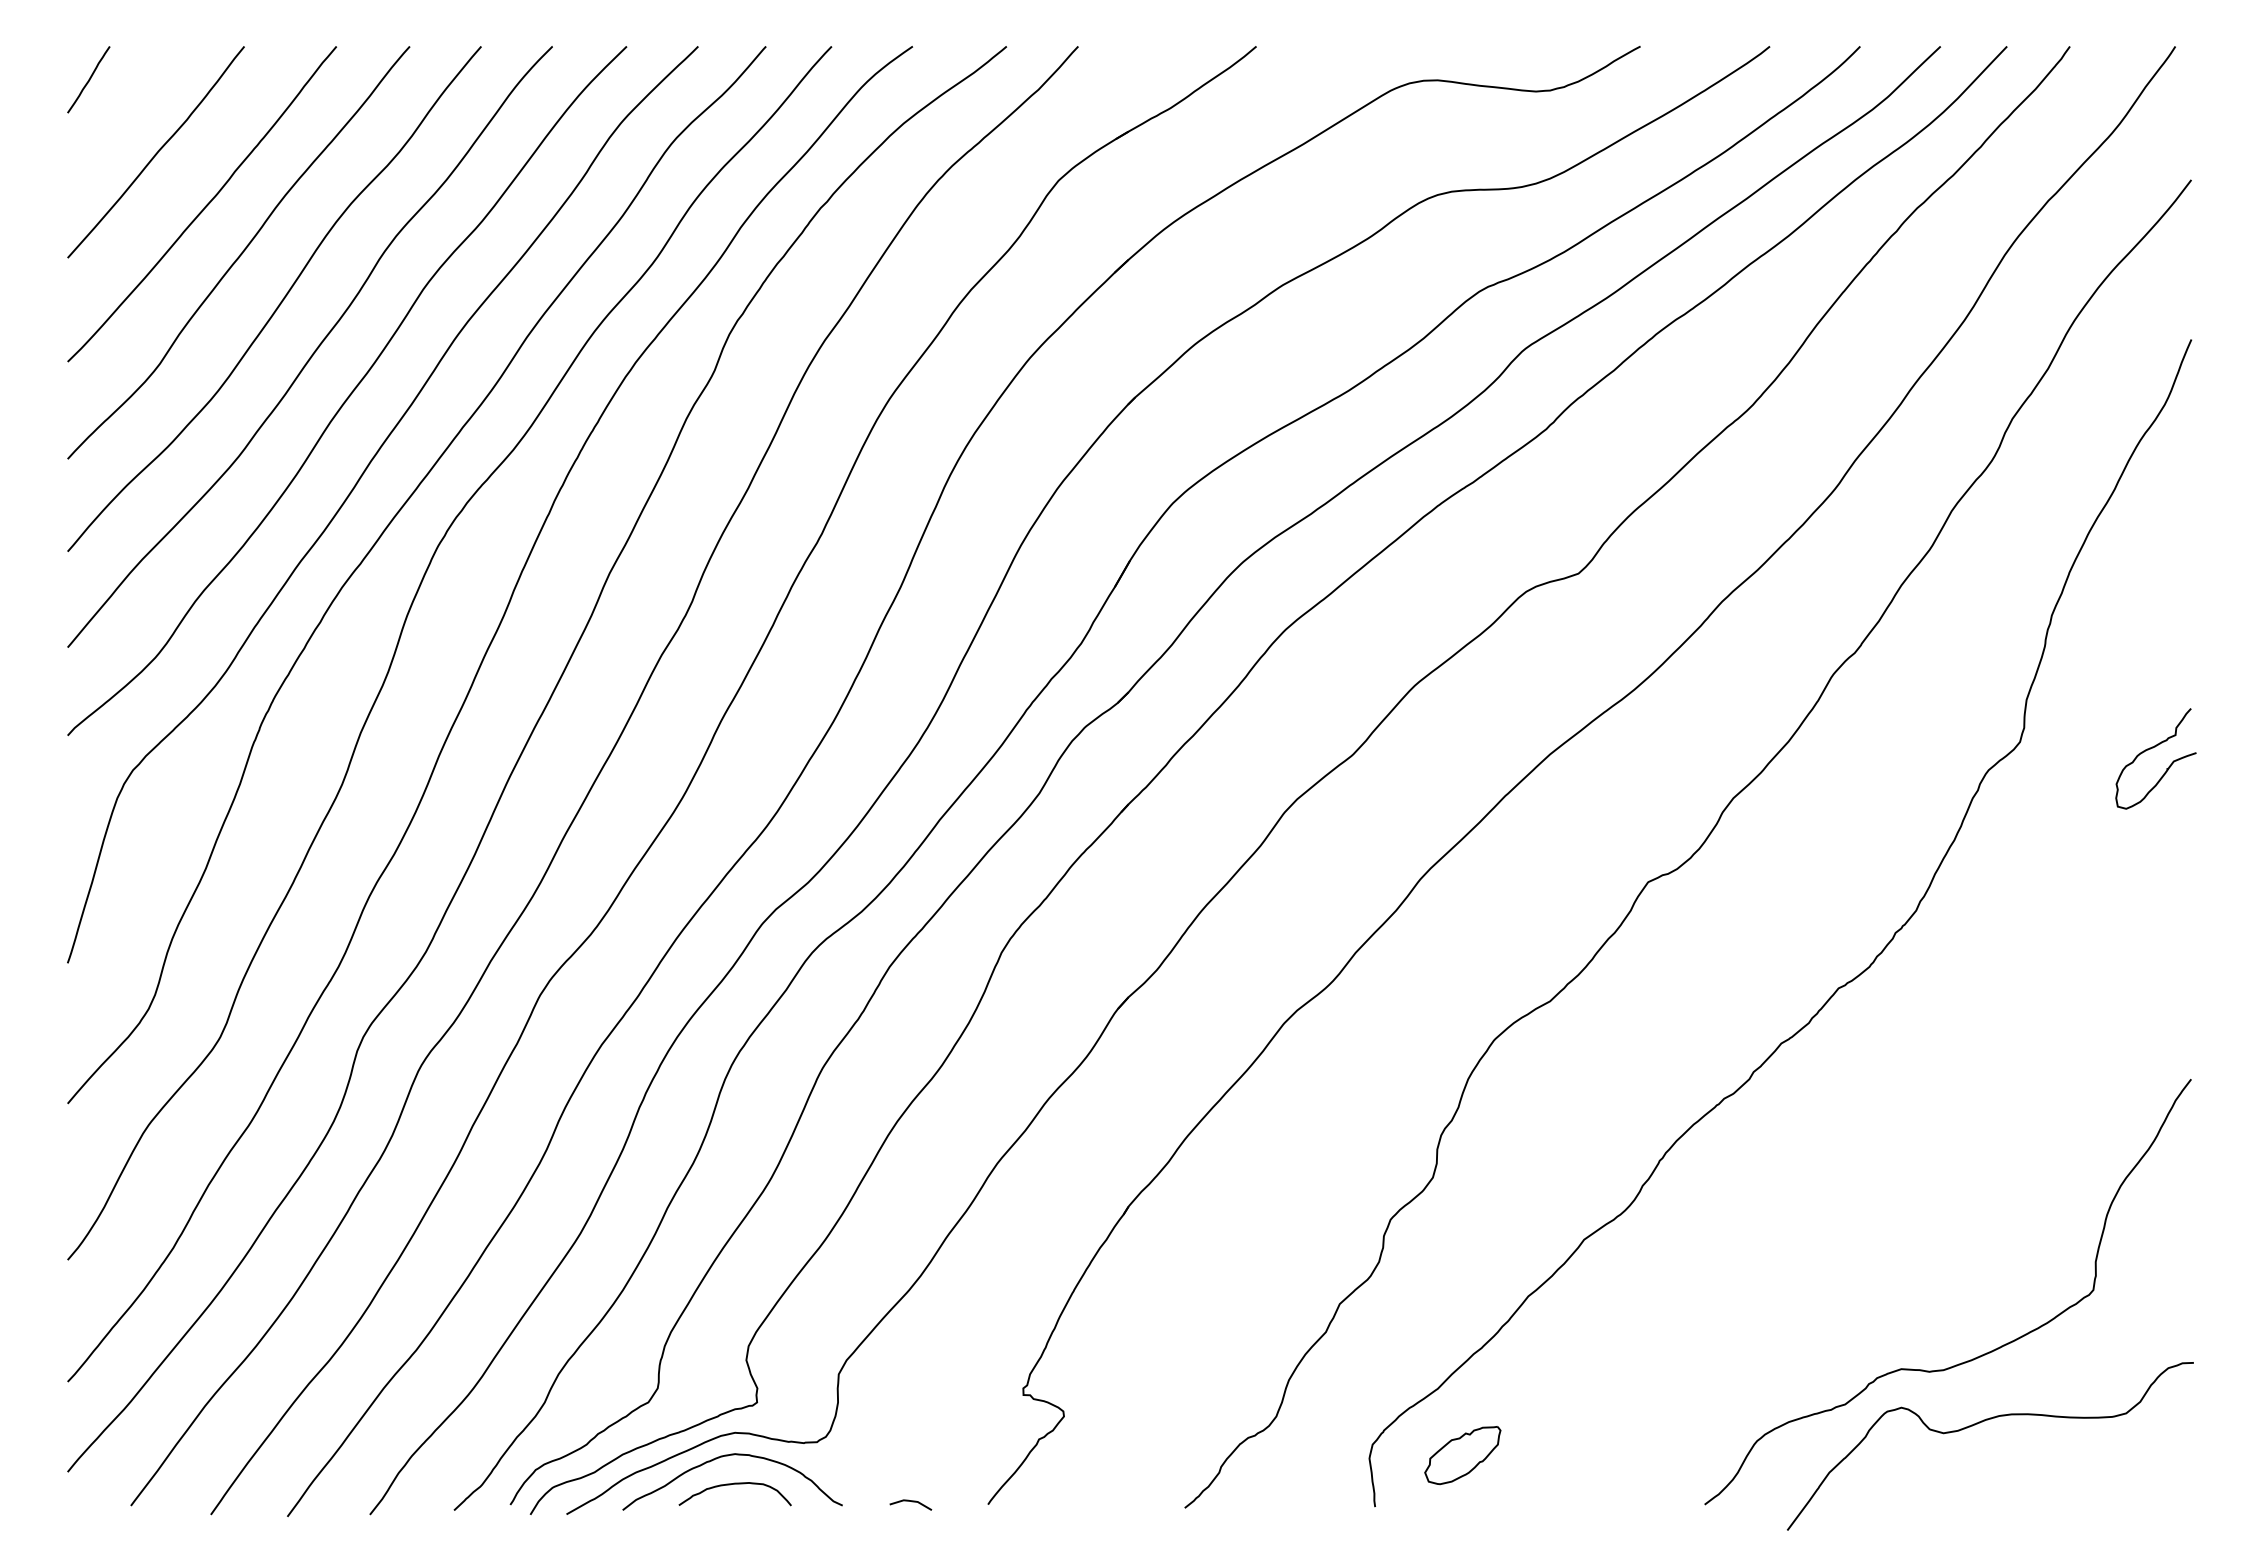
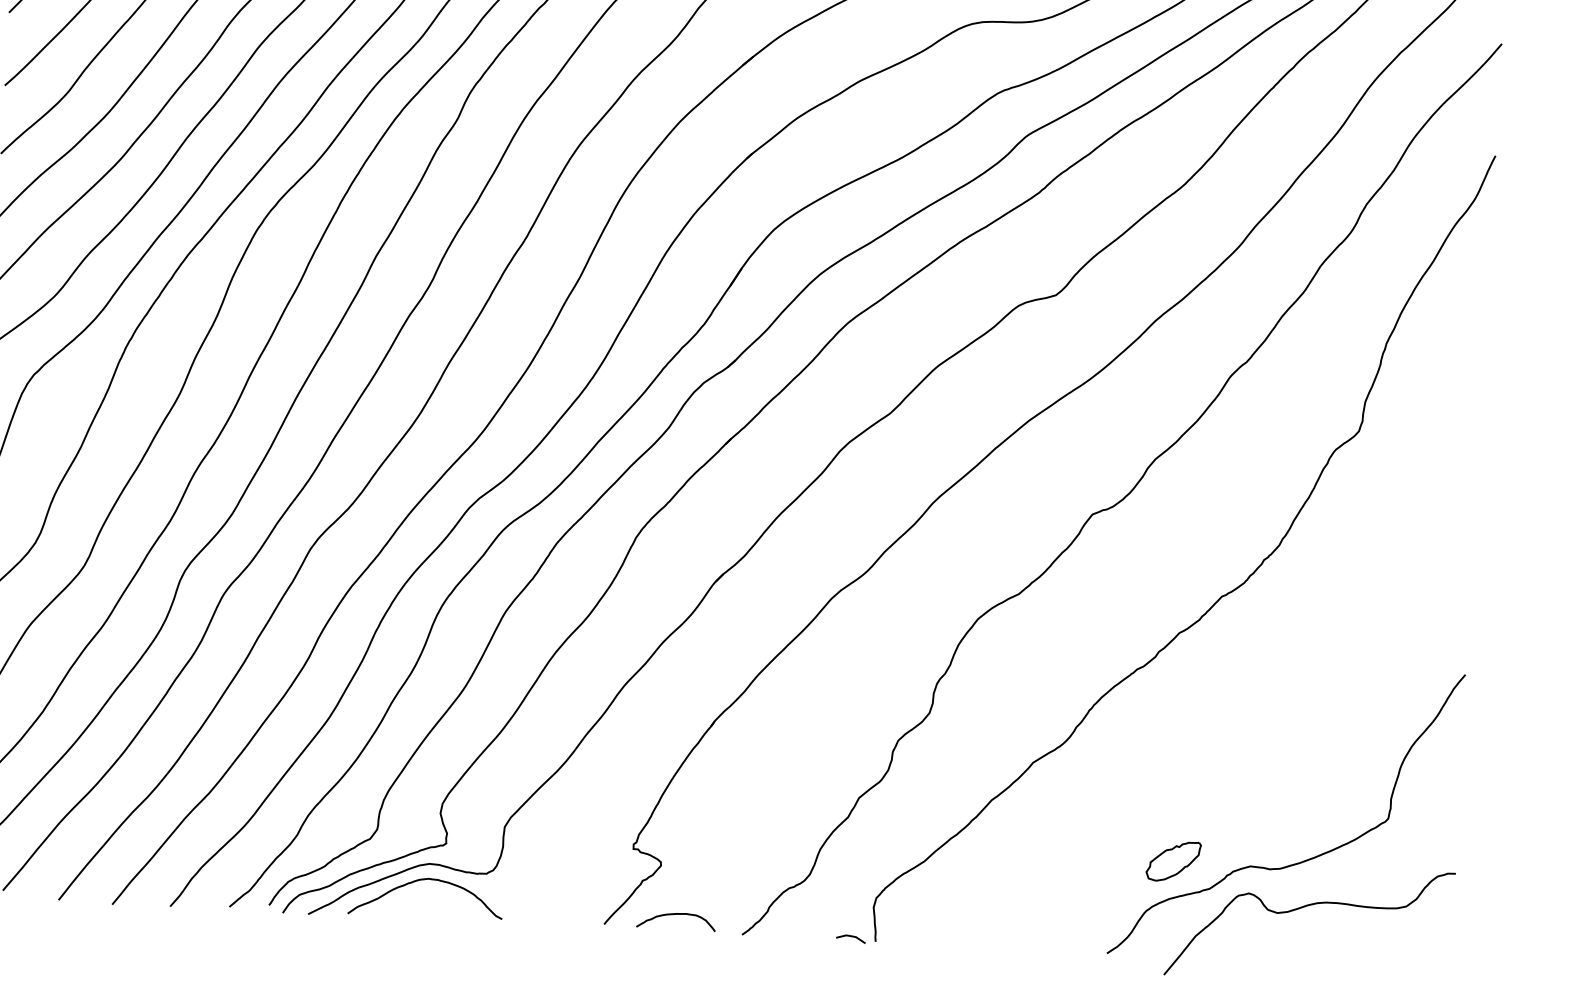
curve: (2153, 748) -> (1452, 441), removed
part: (1462, 1455) -> (1173, 861), moved
curve: (730, 1485) -> (673, 915), moved
line: (912, 1502) -> (852, 937), moved

